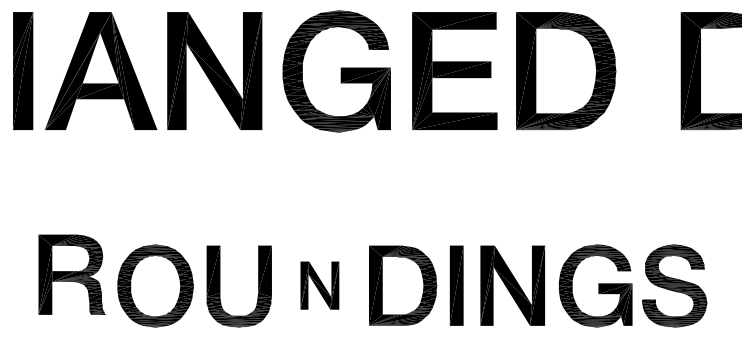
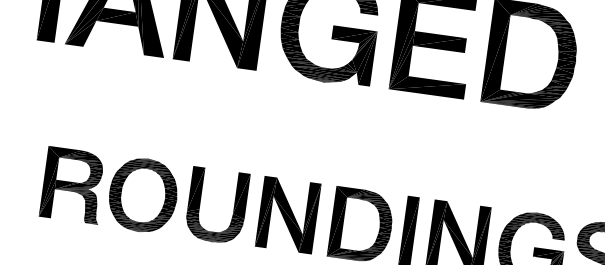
part: (71, 274) -> (72, 185), moved
part: (319, 285) -> (287, 214), size x1.67

